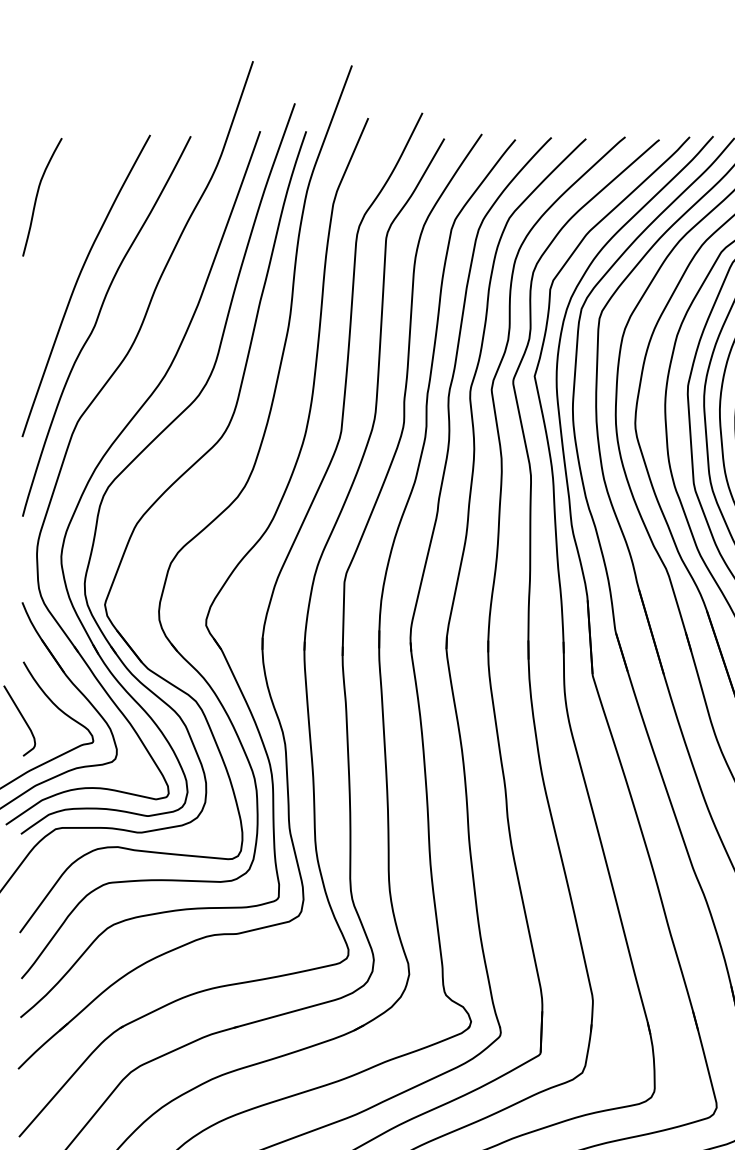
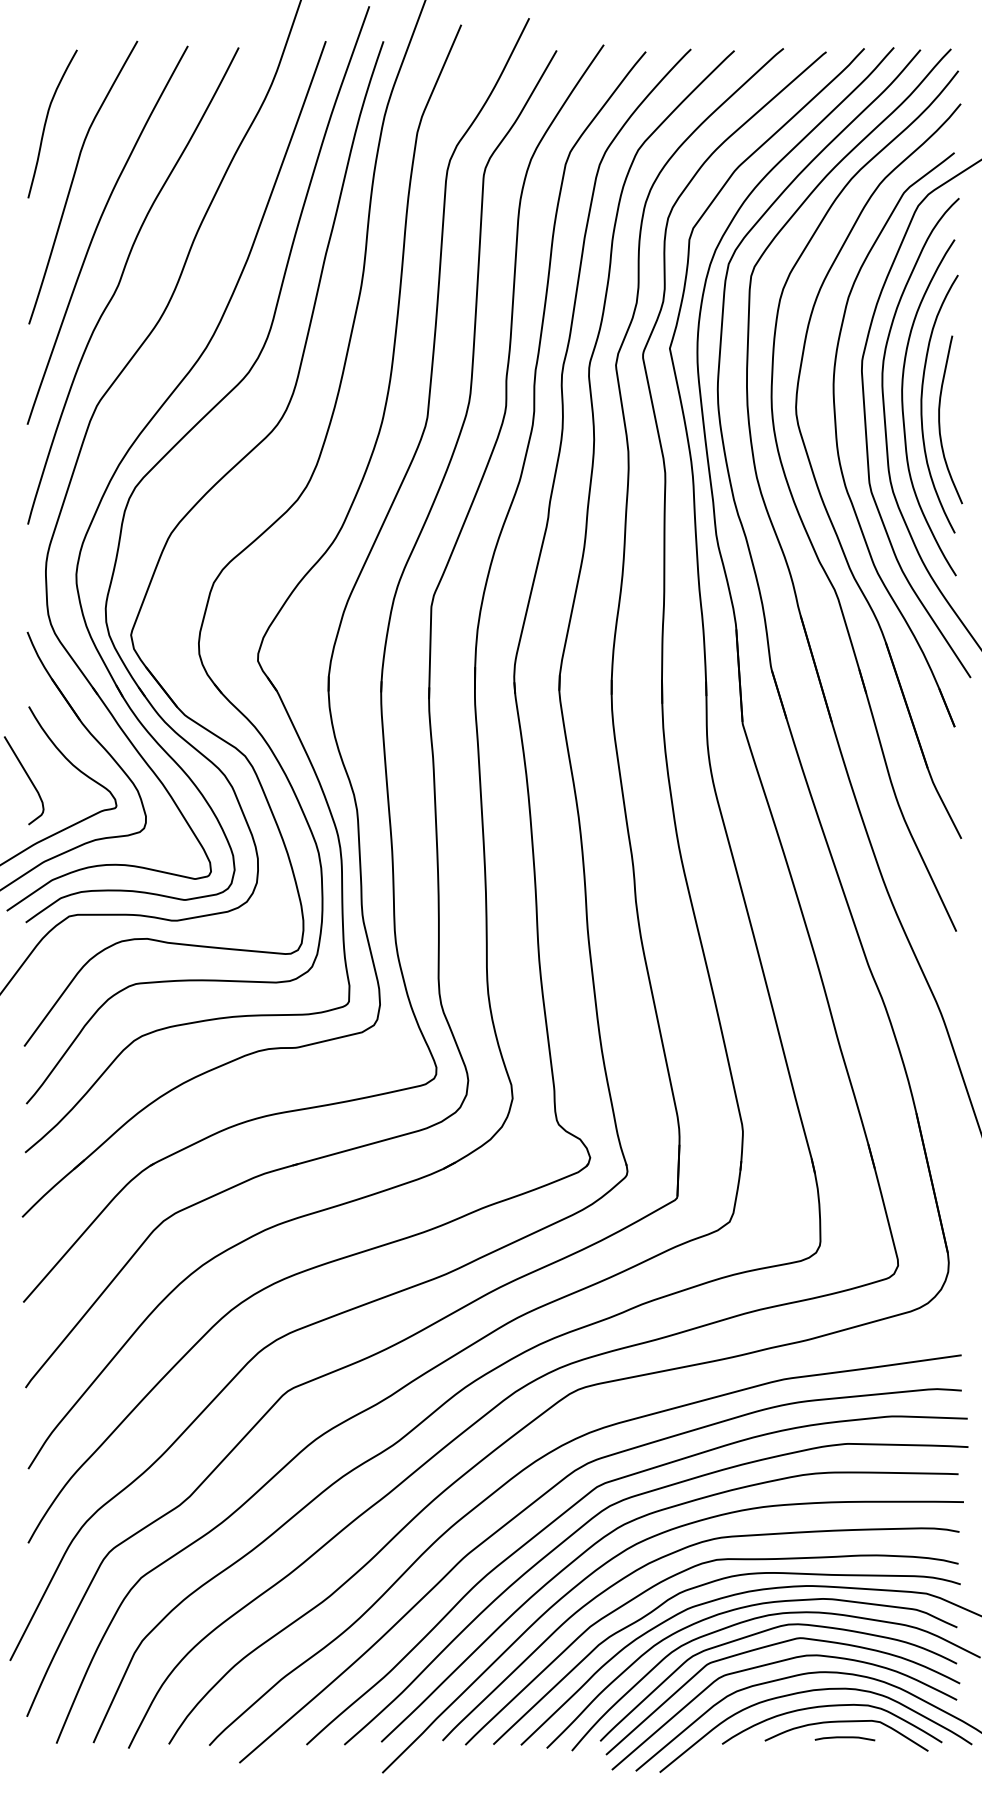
curve: (59, 240) -> (74, 178), added

